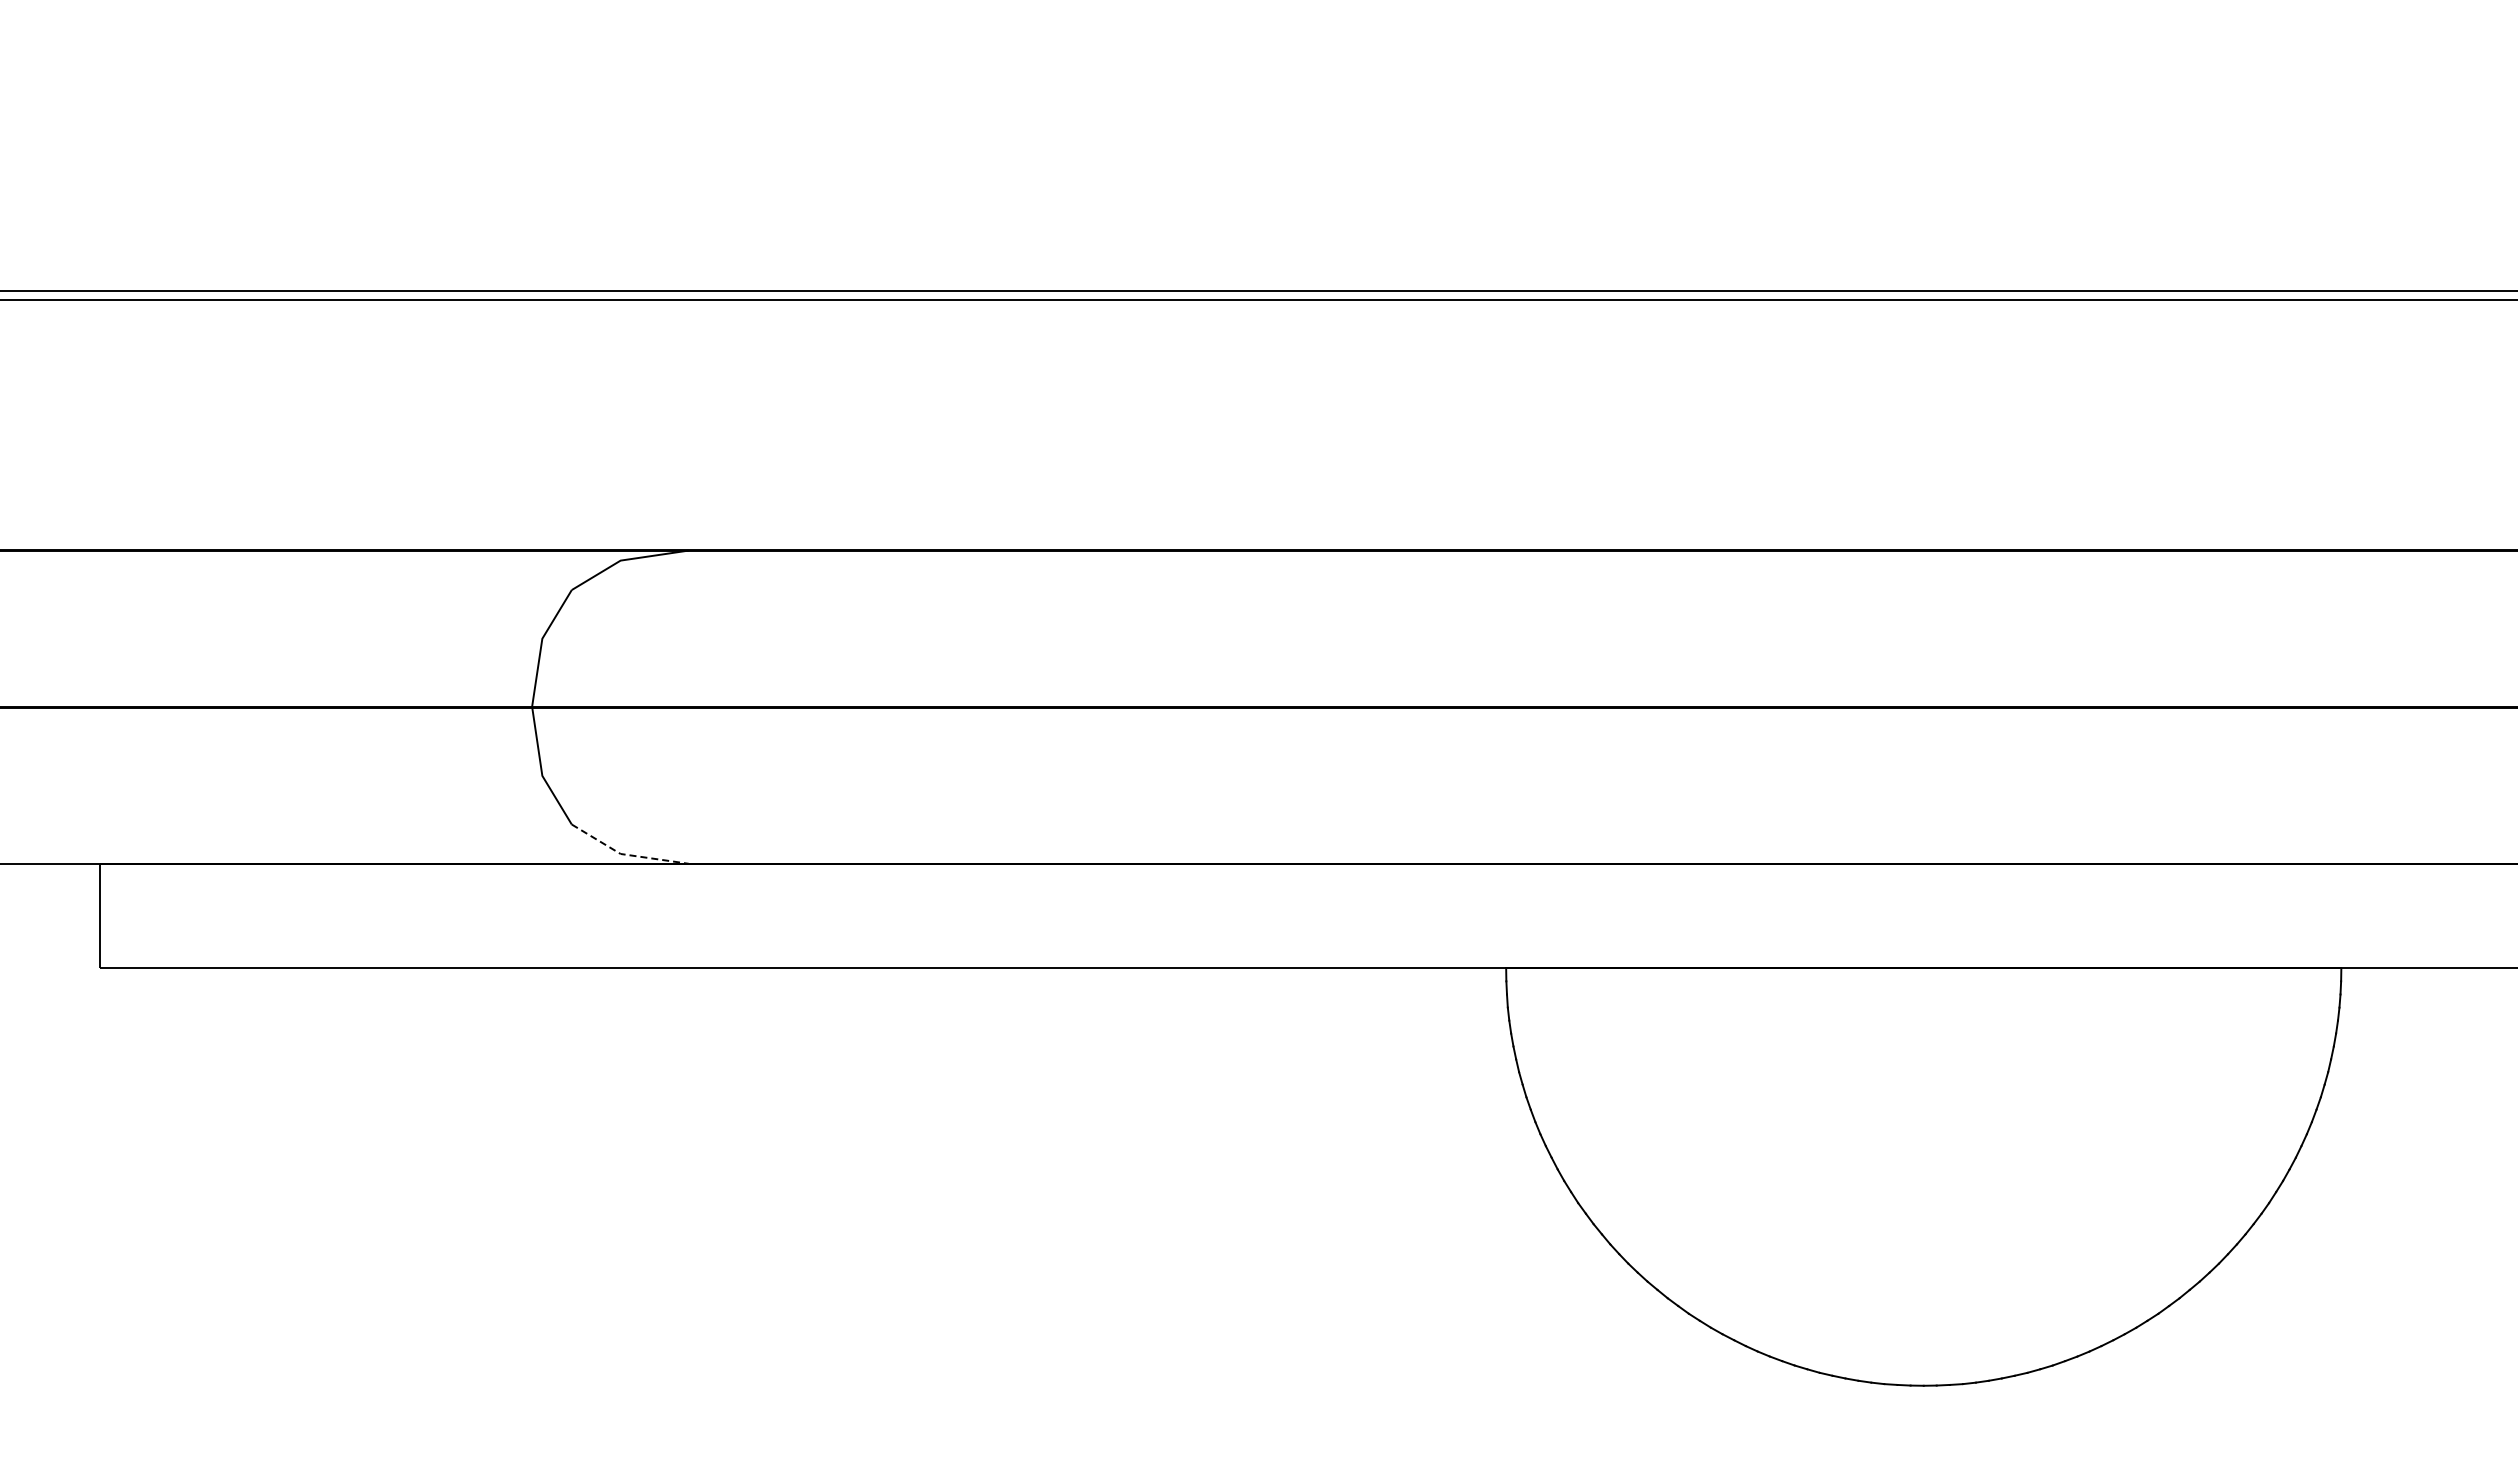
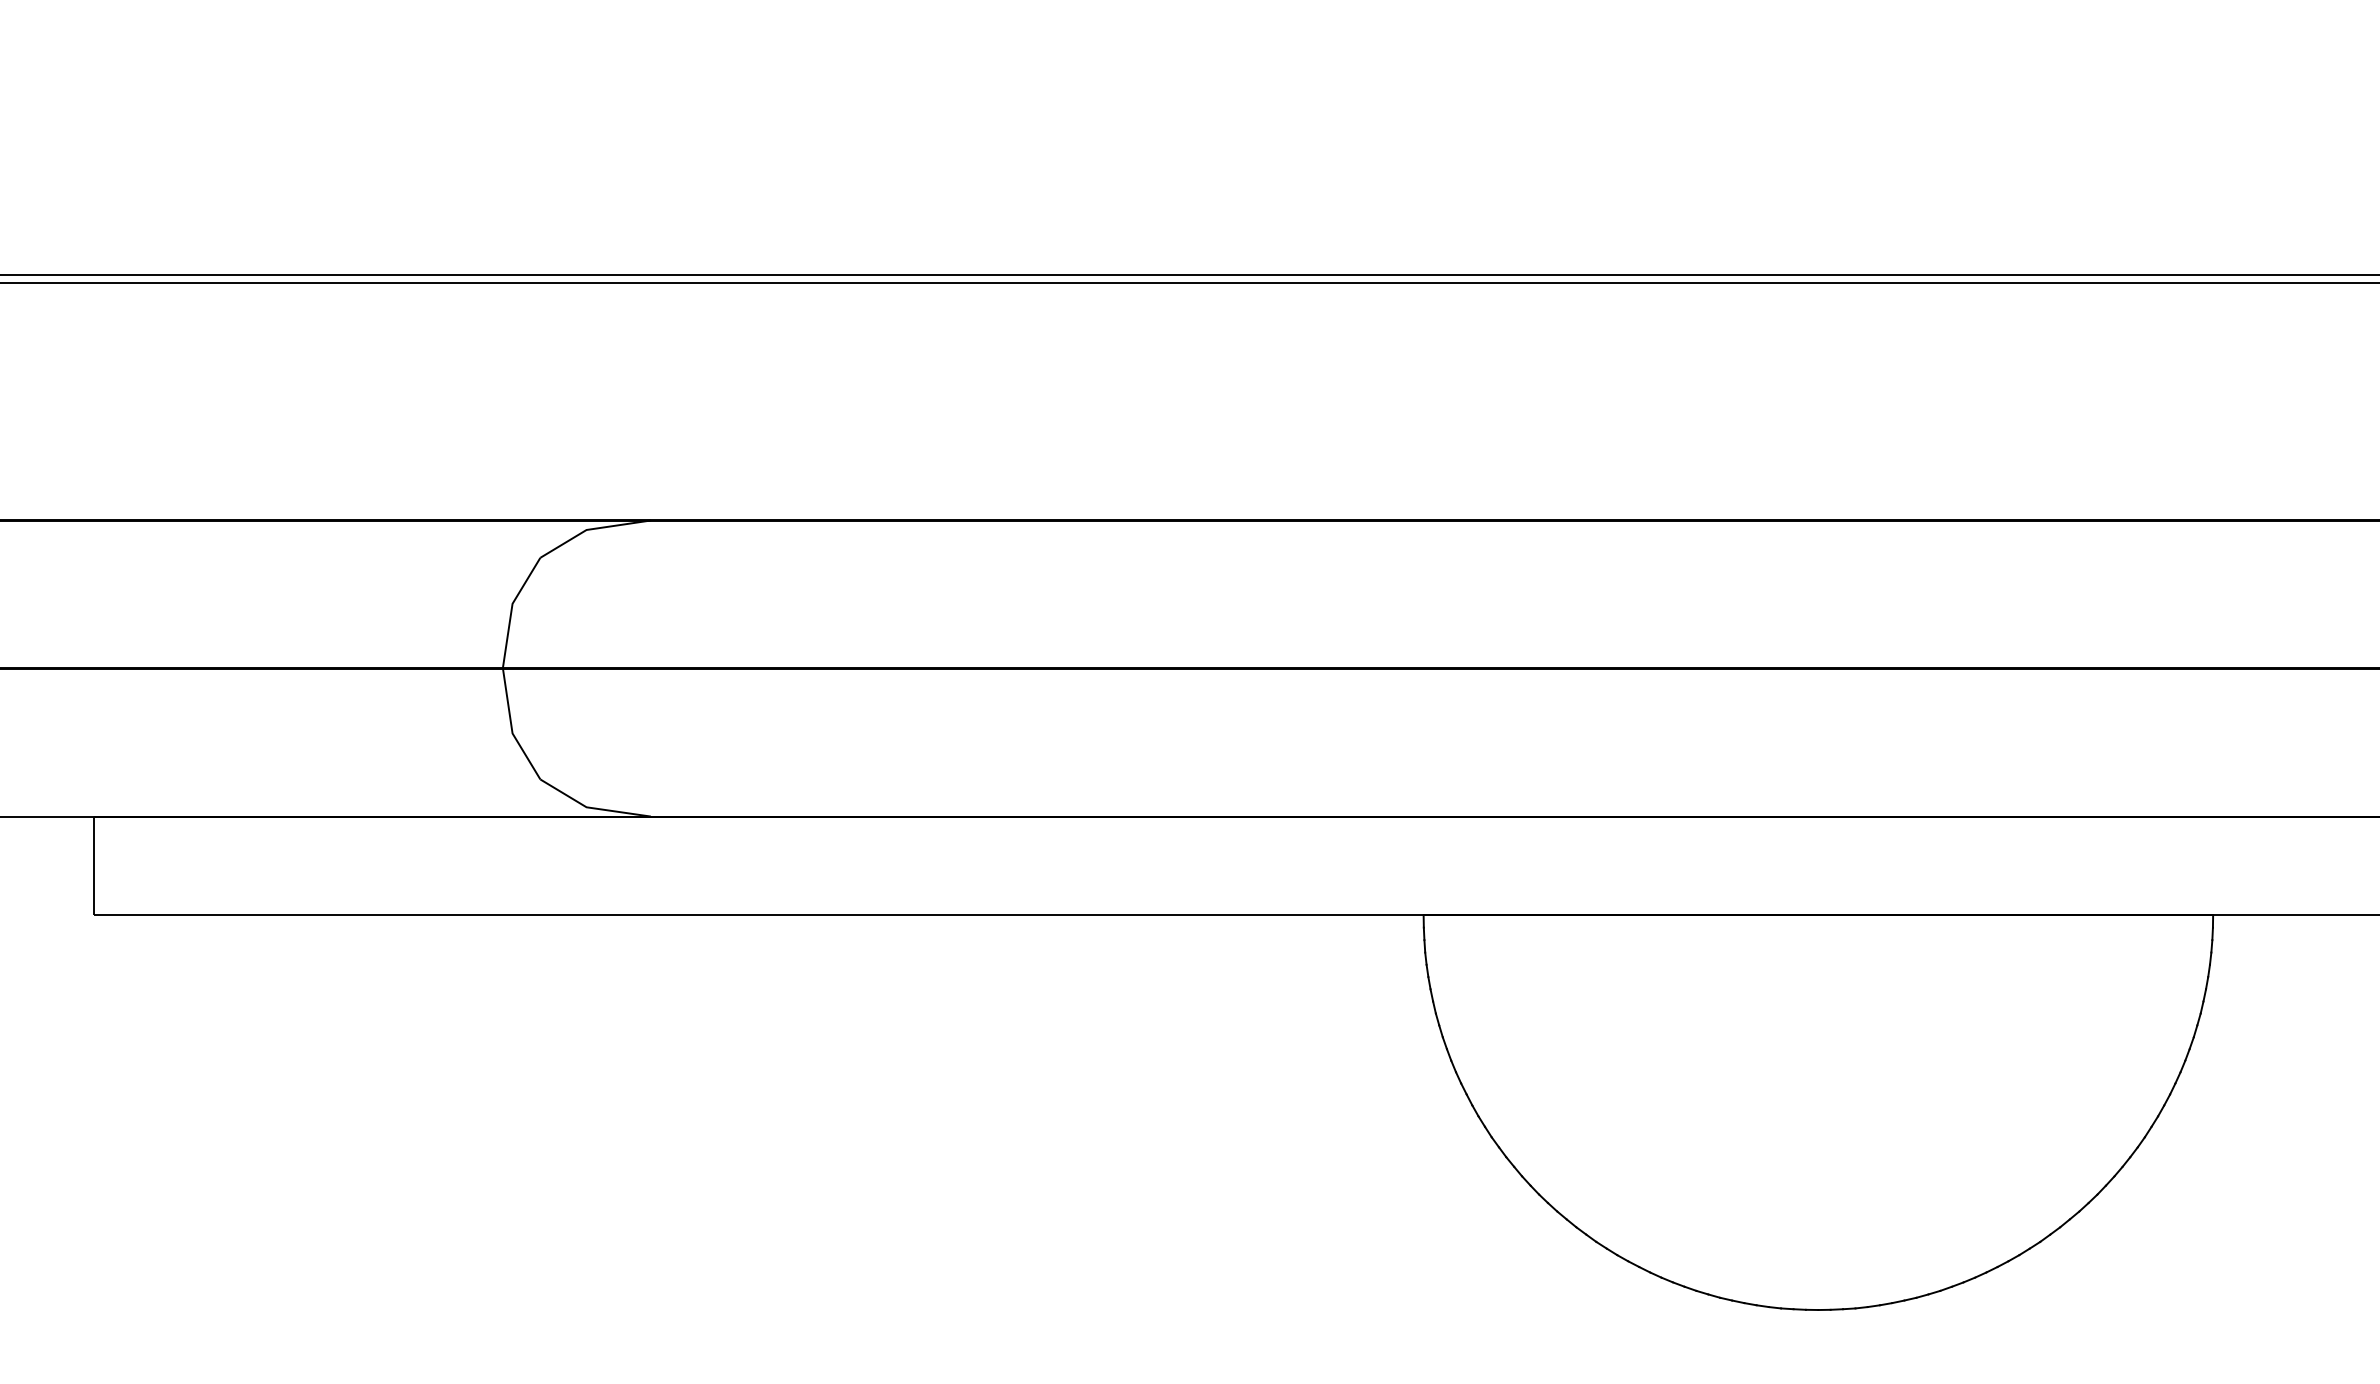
line: (625, 854) -> (591, 807), dashed -> solid

